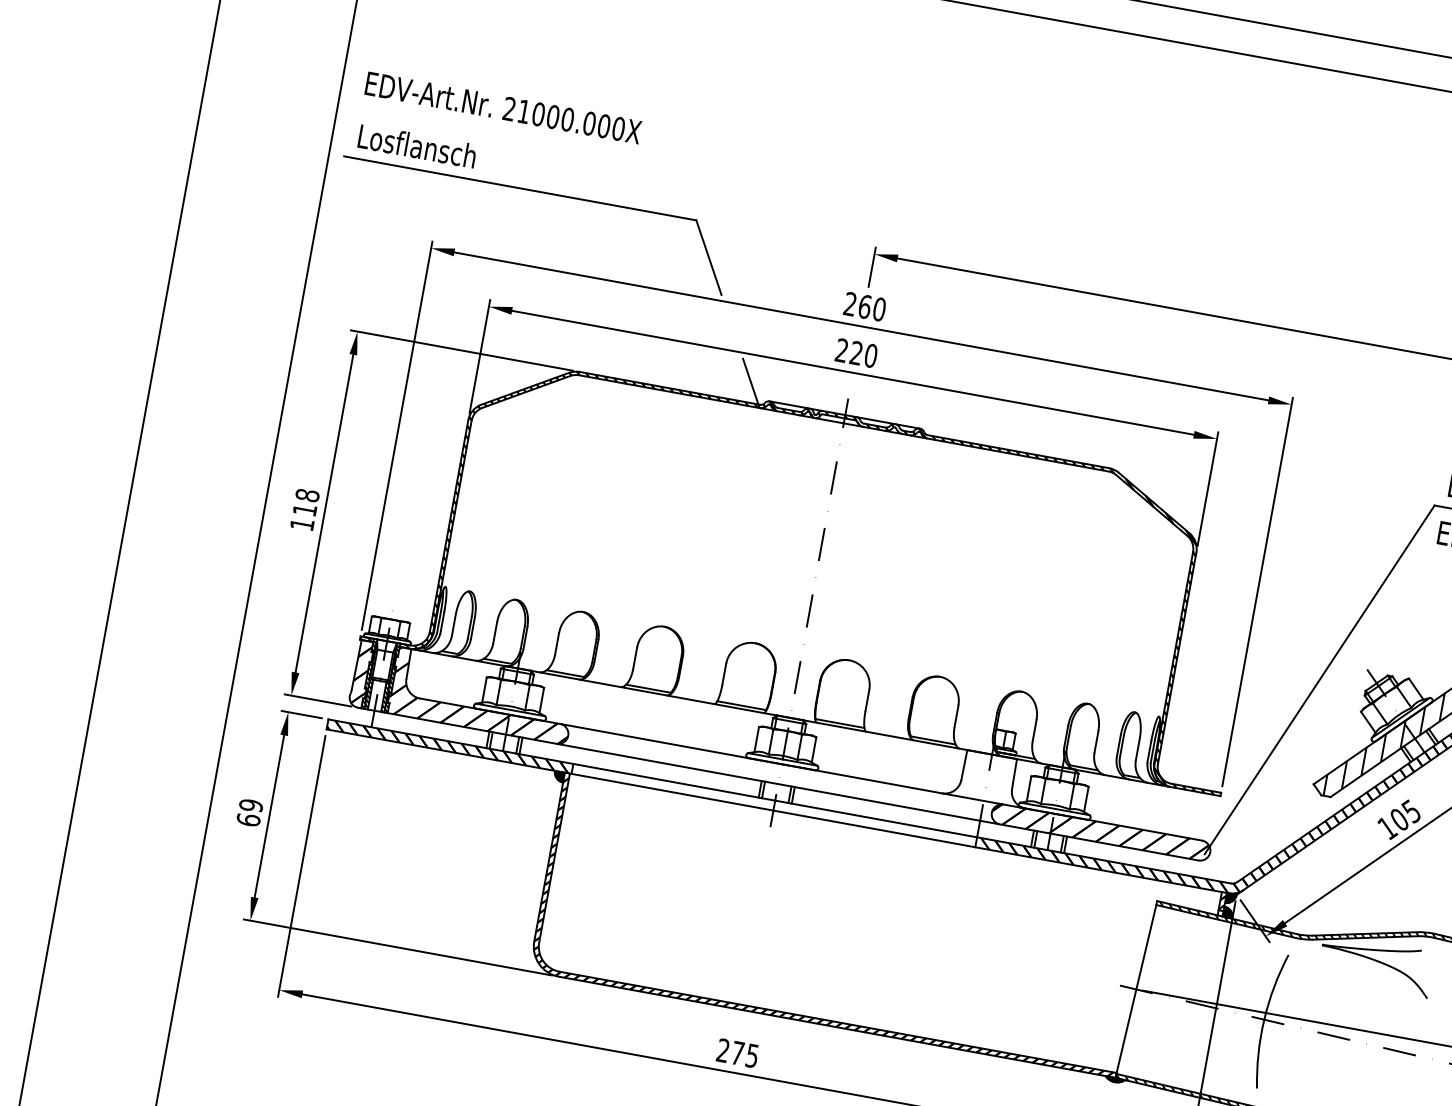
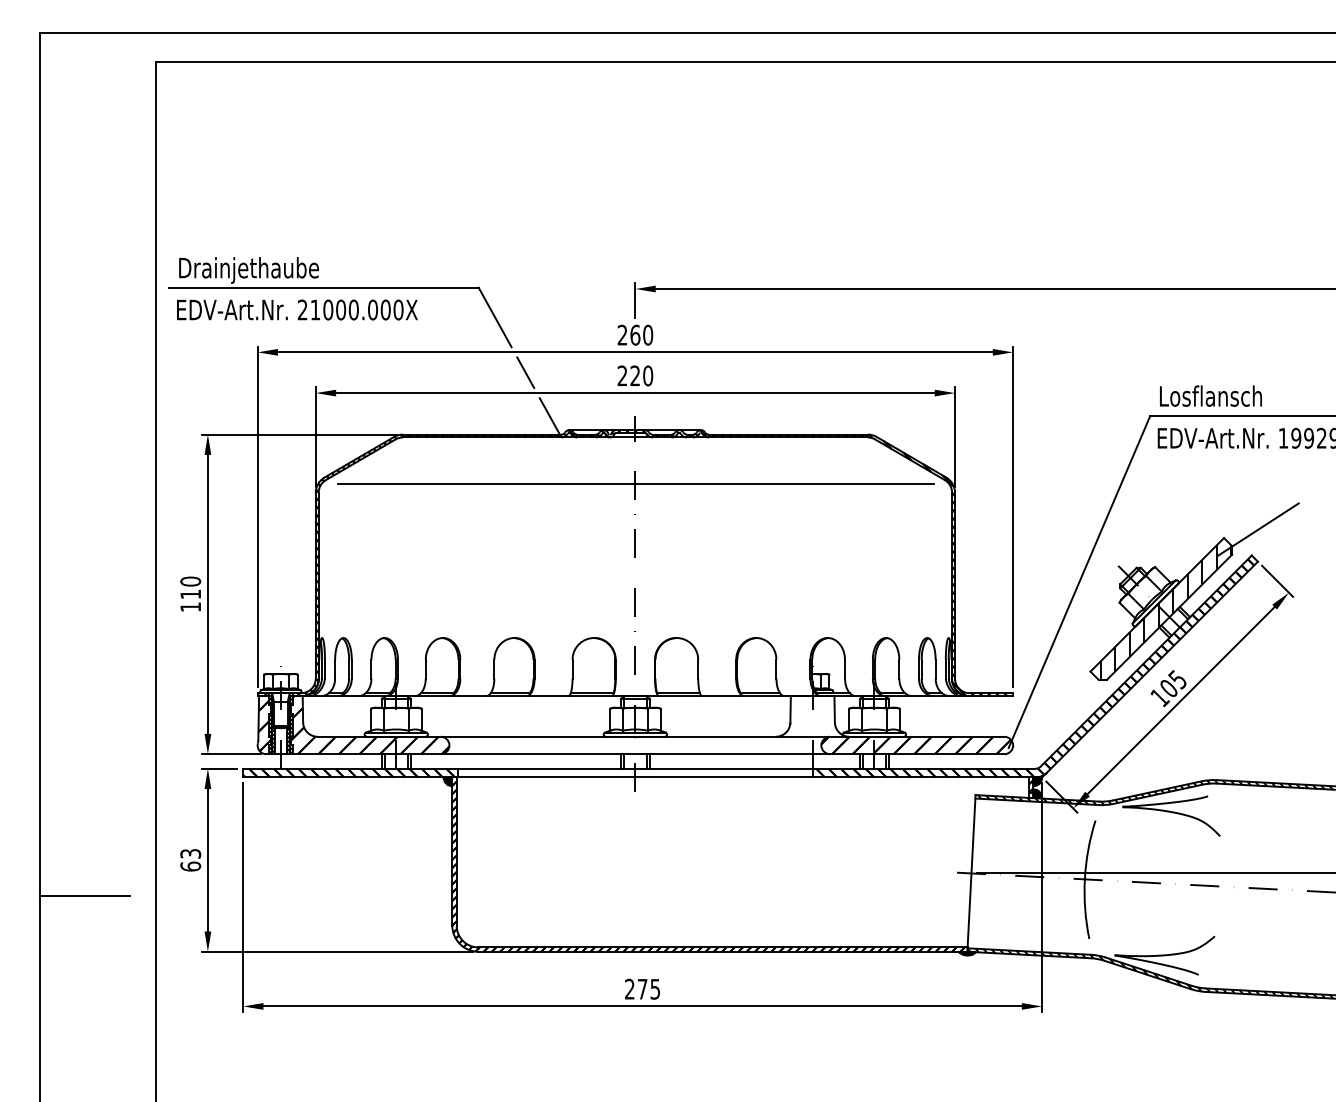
text: (503, 107) -> (297, 309), moved
text: (440, 153) -> (250, 270), Losflansch -> Drainjethaube
line: (732, 326) -> (525, 372), added
line: (835, 476) -> (636, 483), added
text: (307, 495) -> (190, 581), 118 -> 110
text: (250, 805) -> (190, 853), 69 -> 63
line: (122, 831) -> (85, 895), added

